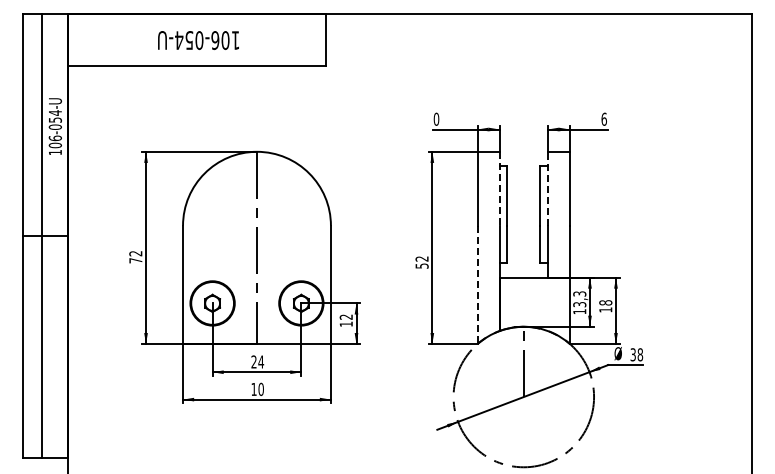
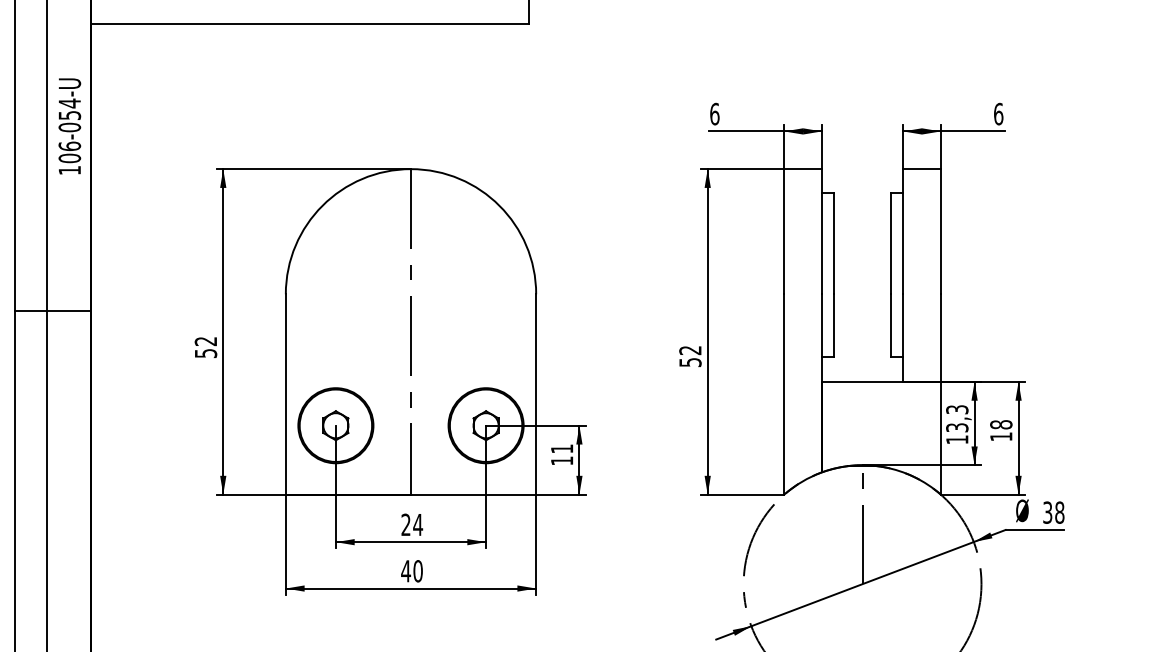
text: (436, 118) -> (714, 112), 0 -> 6
line: (499, 188) -> (821, 231), dashed -> solid
line: (547, 188) -> (902, 231), dashed -> solid
text: (135, 260) -> (205, 353), 72 -> 52
line: (477, 285) -> (784, 395), dashed -> solid
text: (345, 316) -> (560, 447), 12 -> 11
text: (253, 389) -> (405, 571), 10 -> 40

